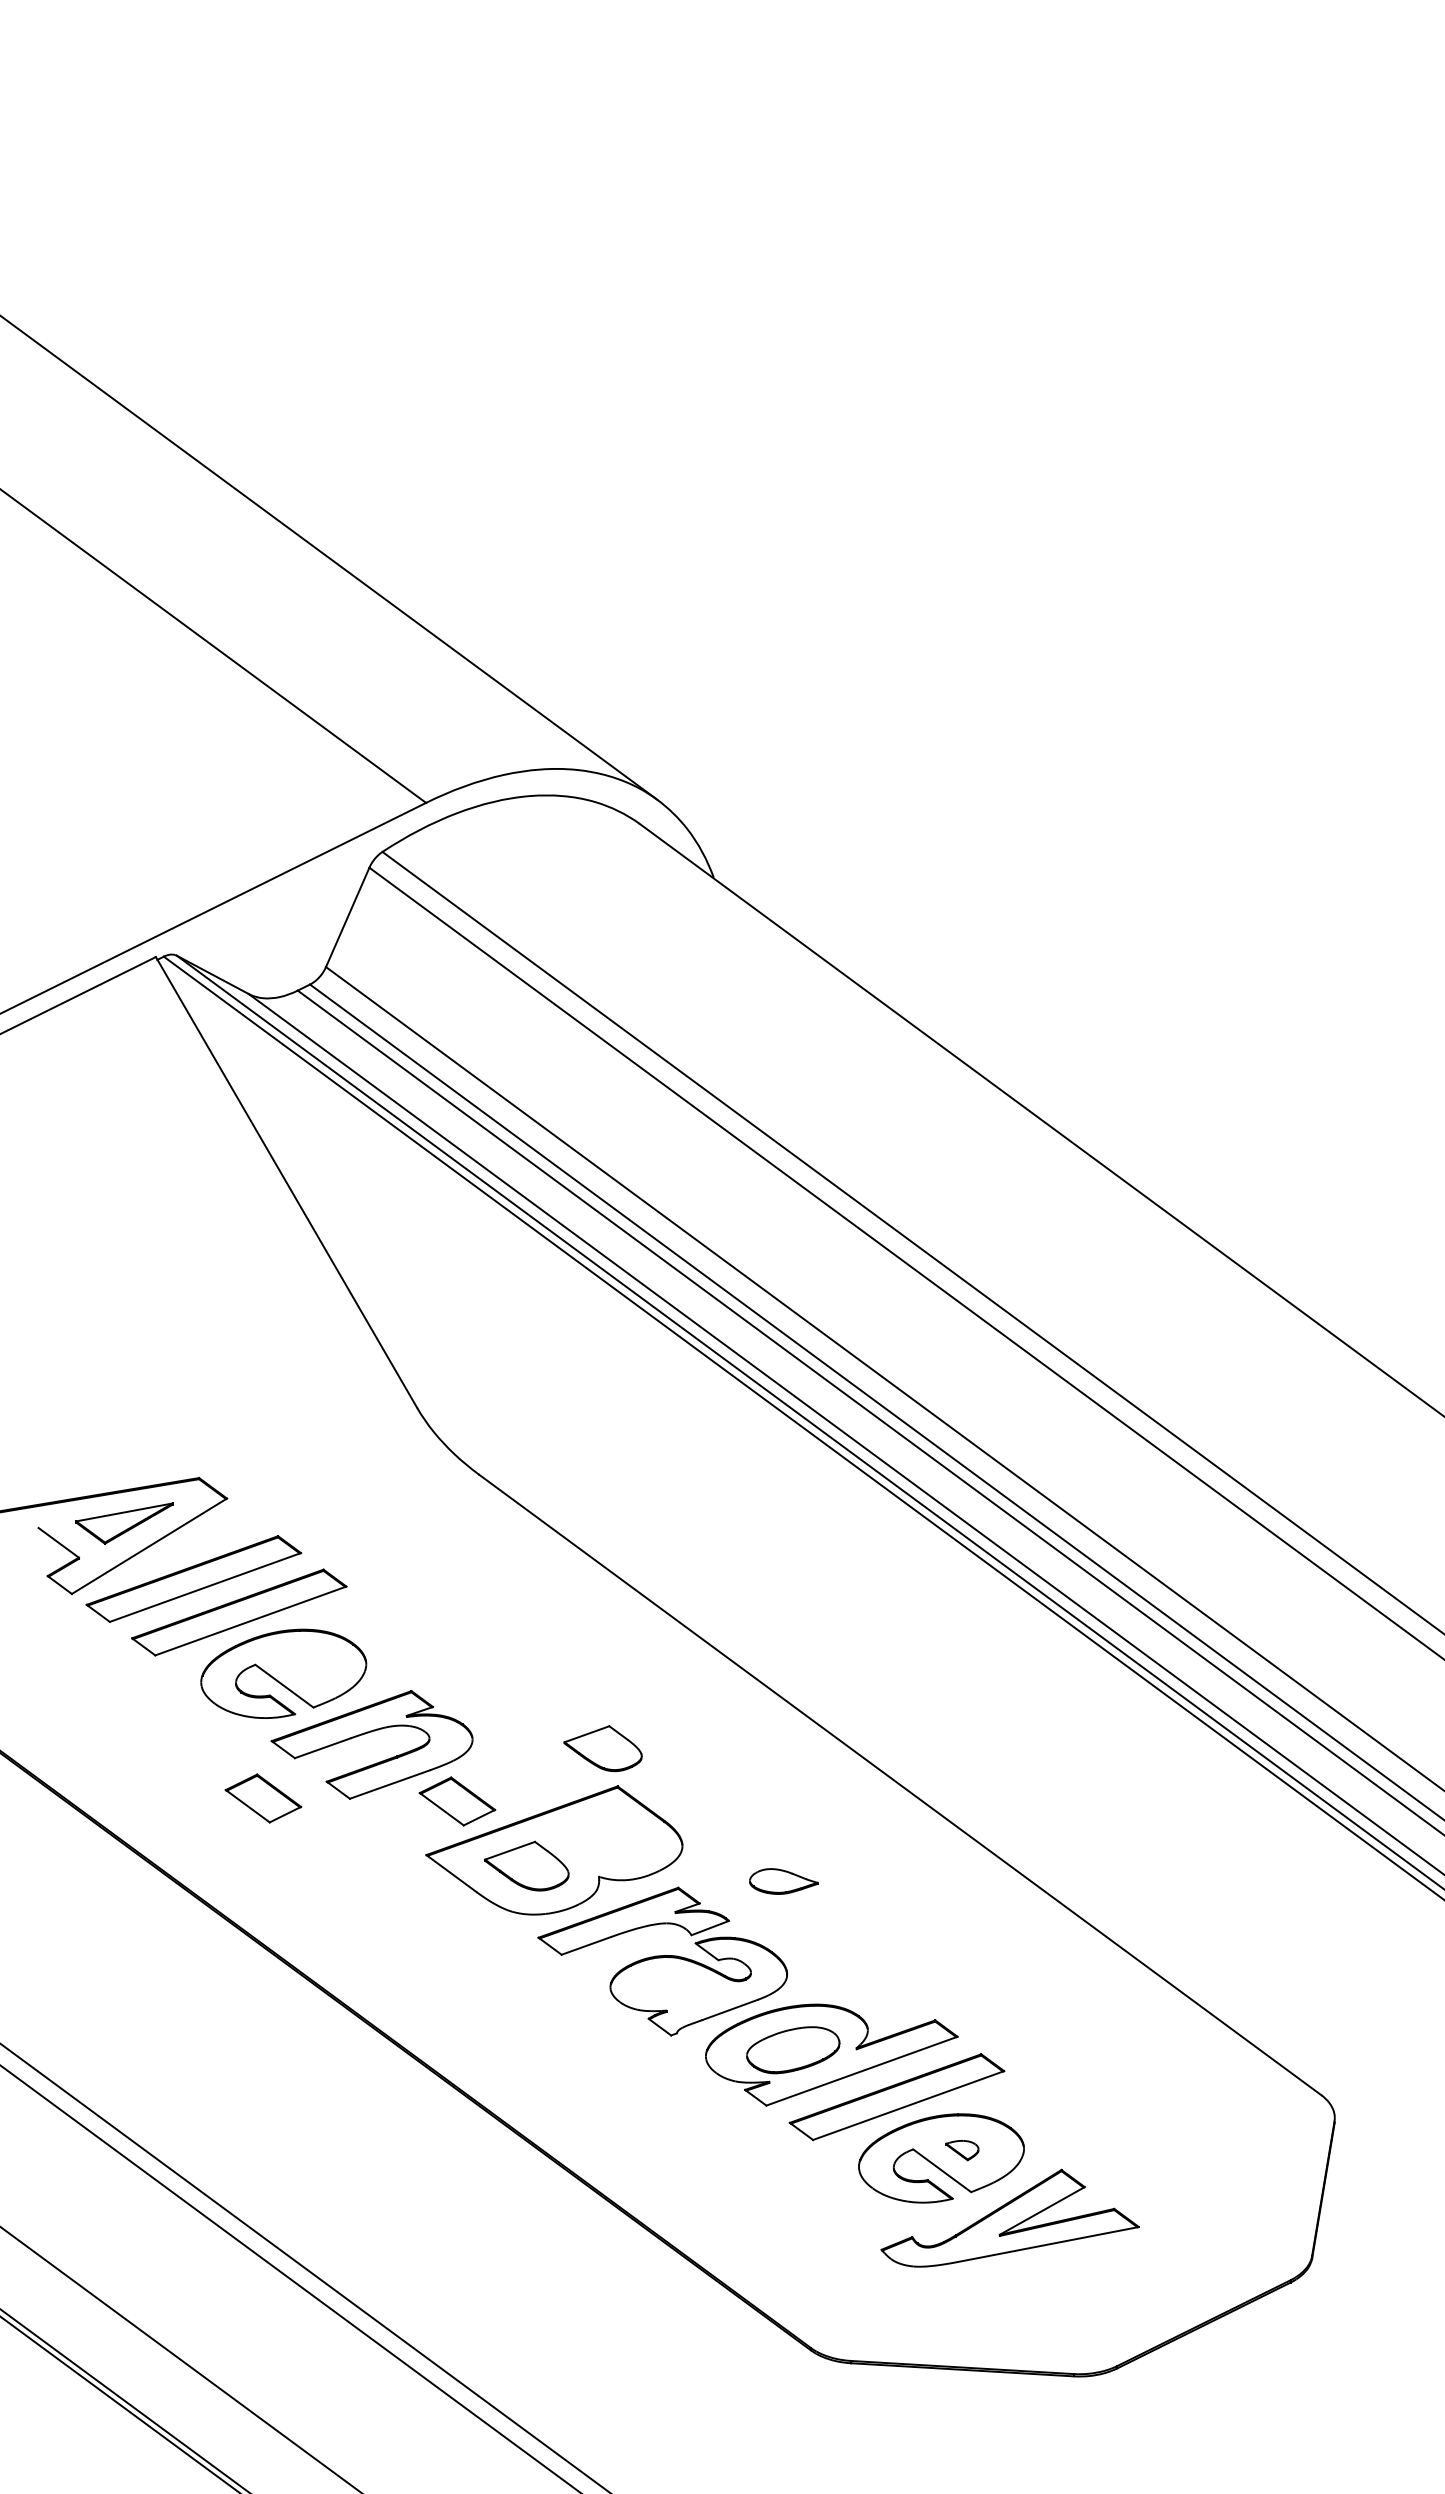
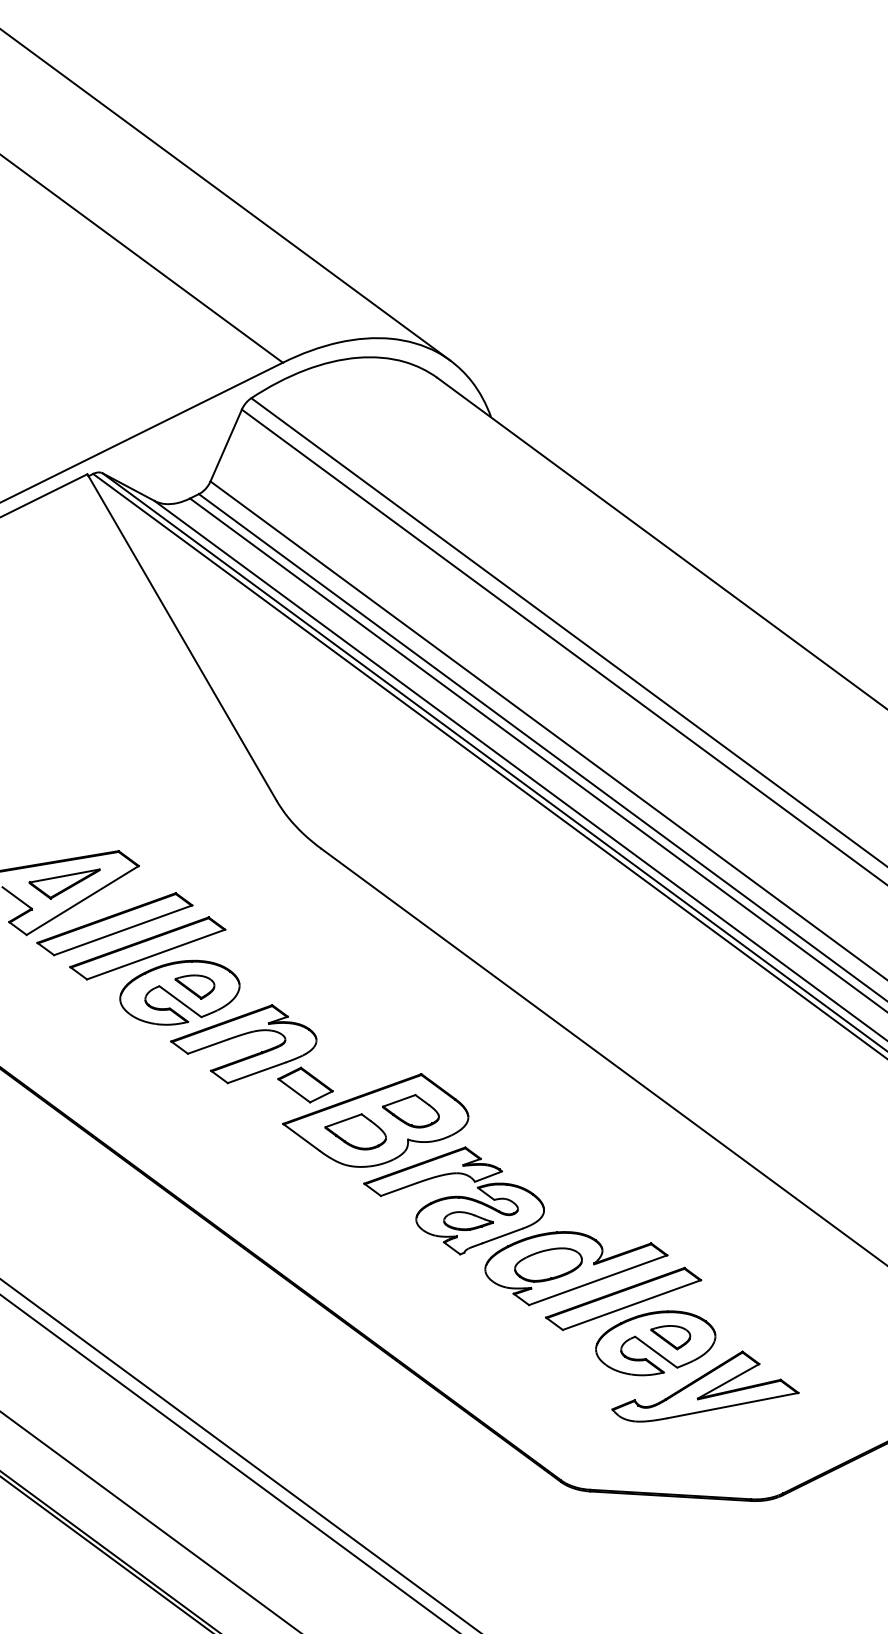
part: (304, 1666) -> (194, 987), added
part: (602, 1748) -> (410, 1111), moved
part: (263, 1798) -> (165, 1082), removed
part: (783, 1881) -> (468, 1221), moved
part: (962, 2150) -> (670, 1337), size x1.67

